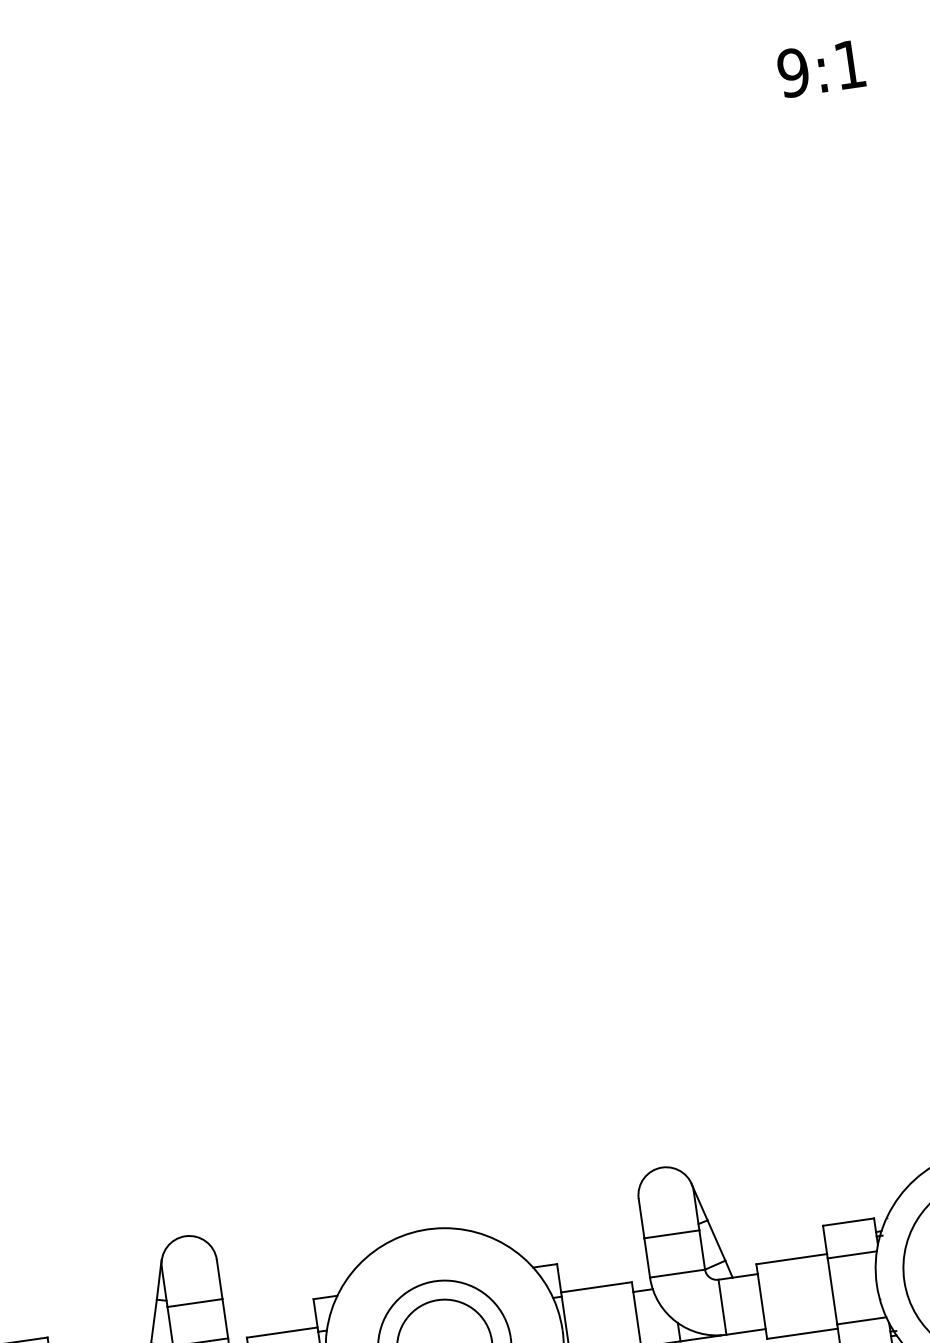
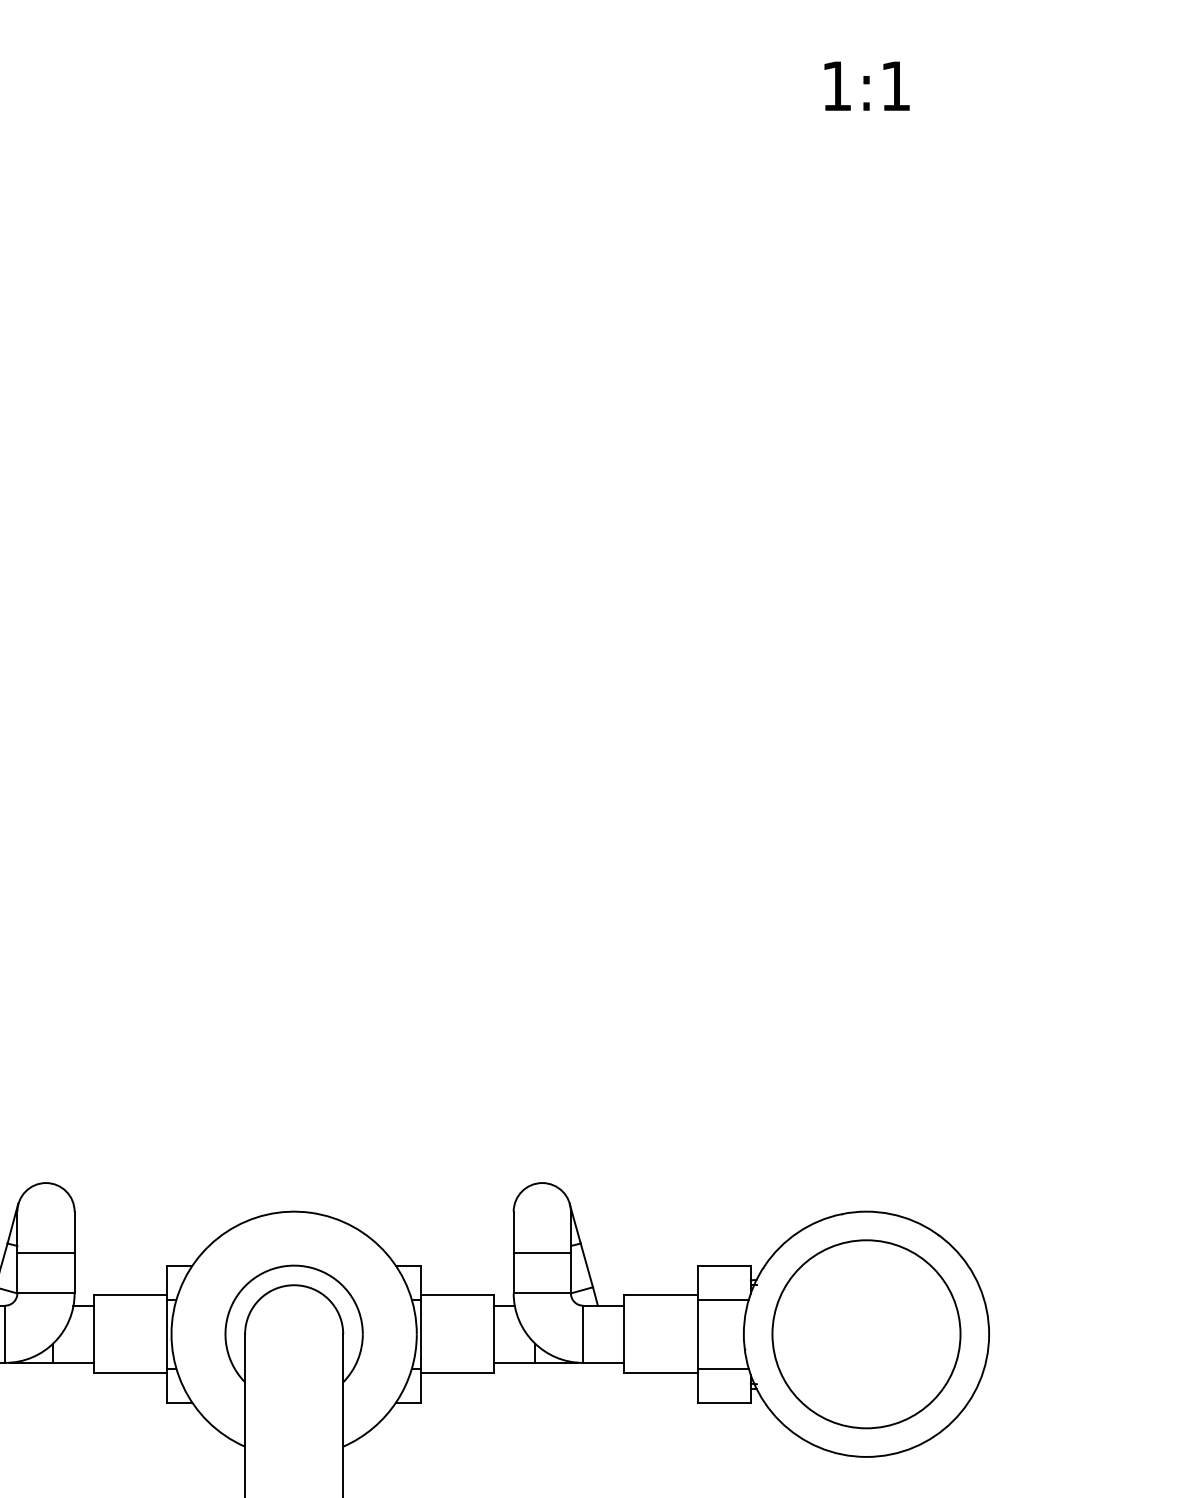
text: (792, 72) -> (836, 85), 9:1 -> 1:1

